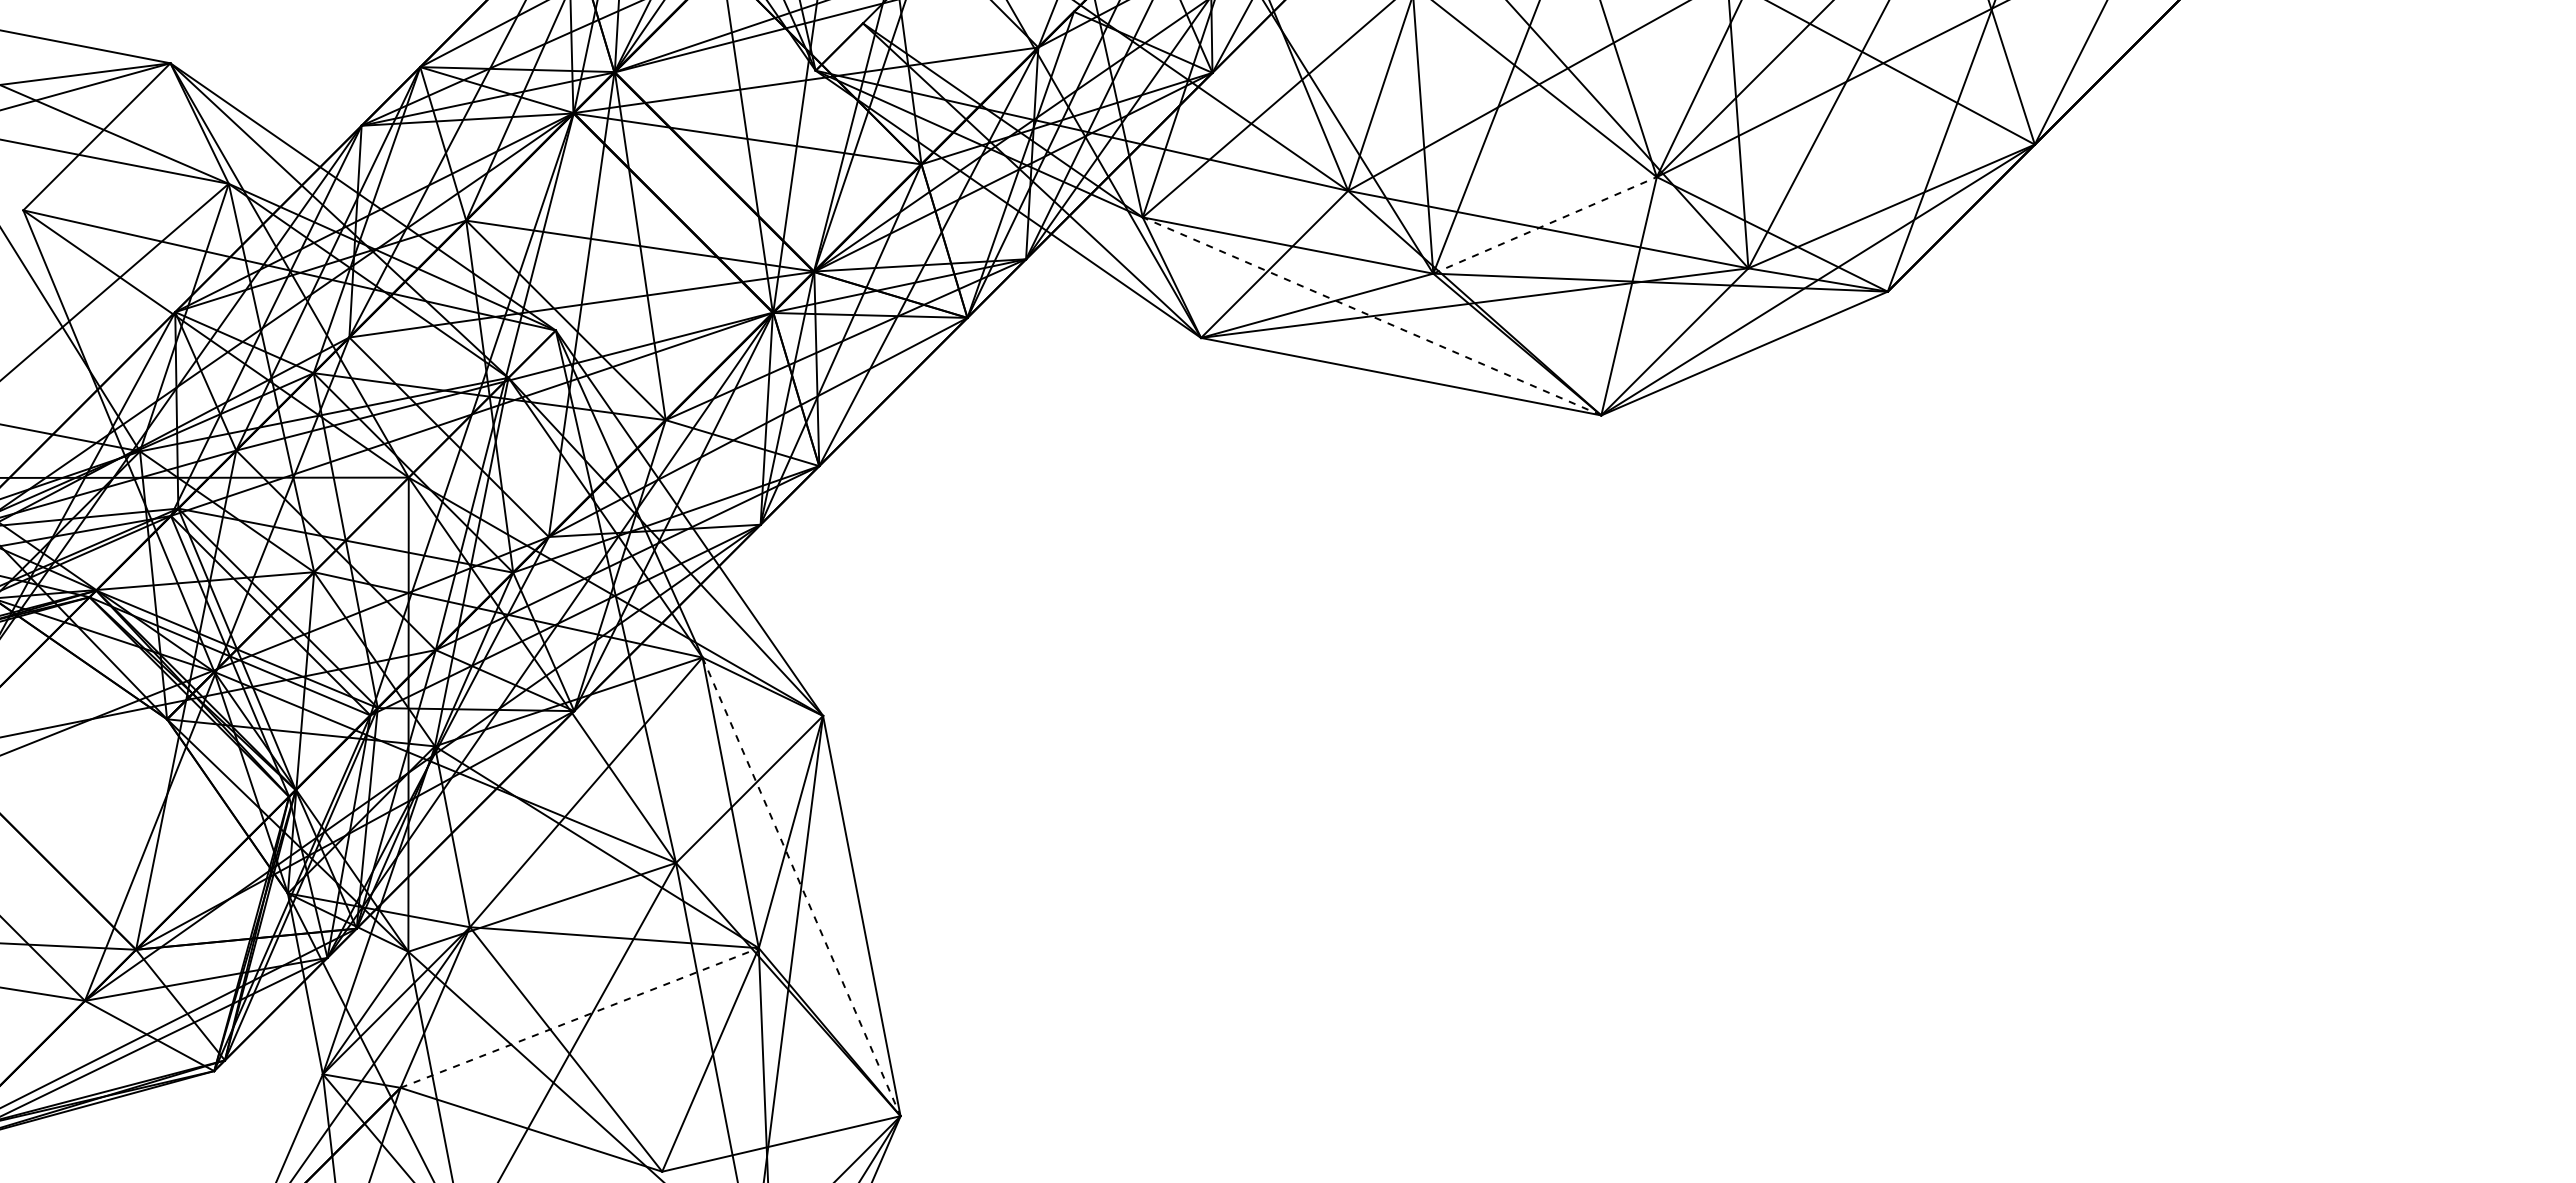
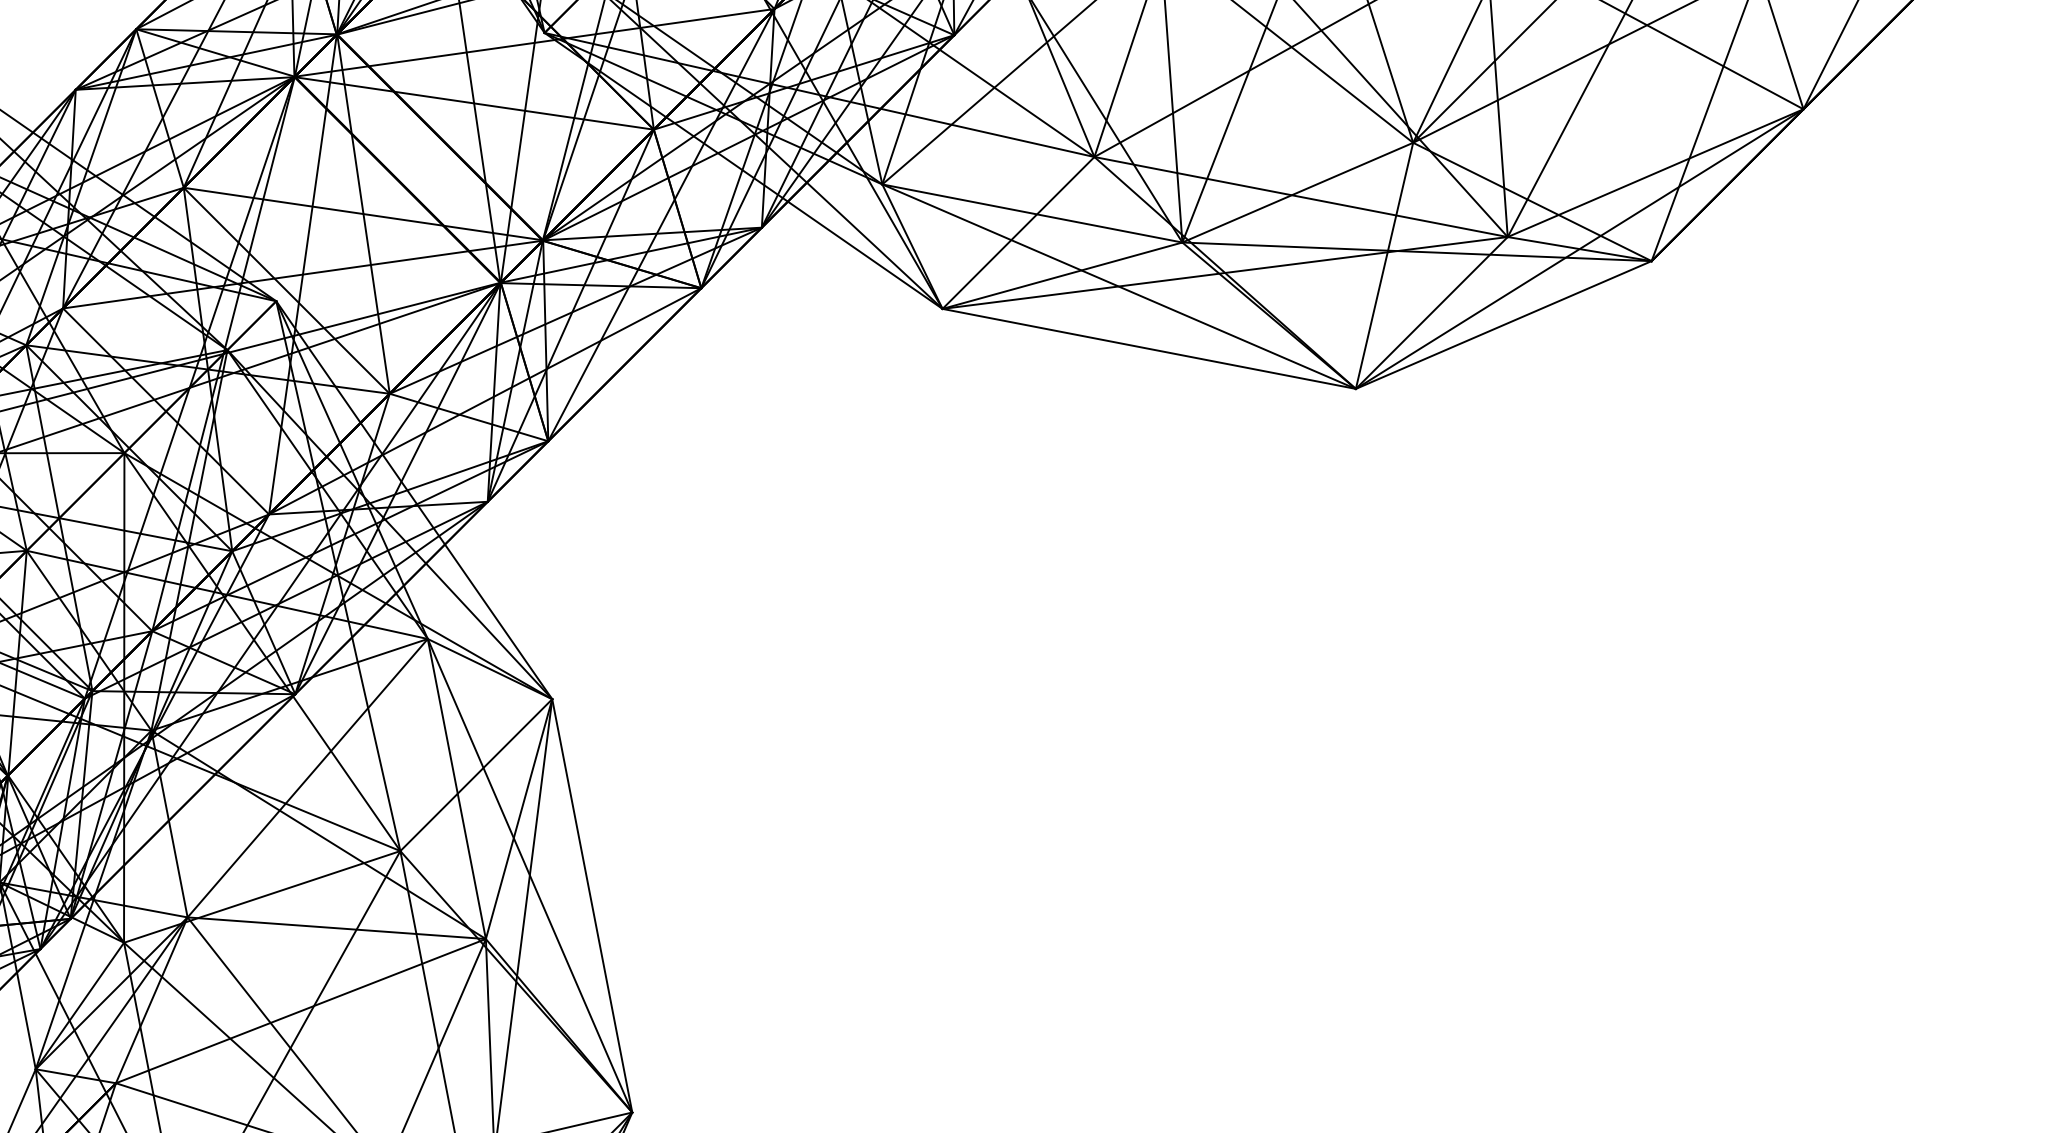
line: (1545, 225) -> (1298, 192), dashed -> solid
line: (1372, 316) -> (1119, 286), dashed -> solid
line: (801, 886) -> (529, 875), dashed -> solid
line: (580, 1017) -> (301, 1010), dashed -> solid

